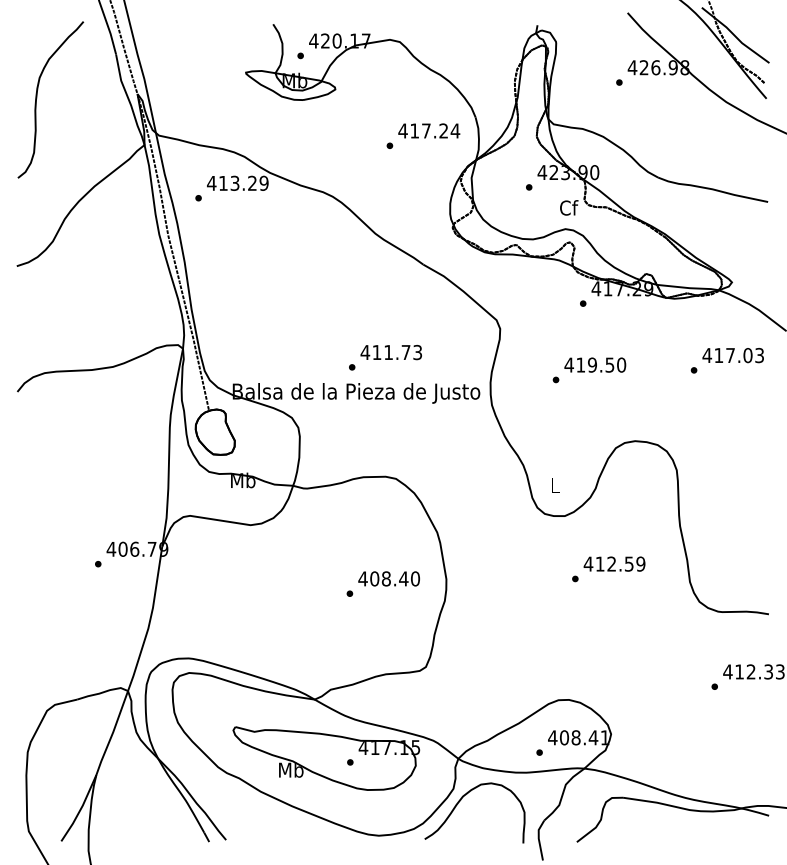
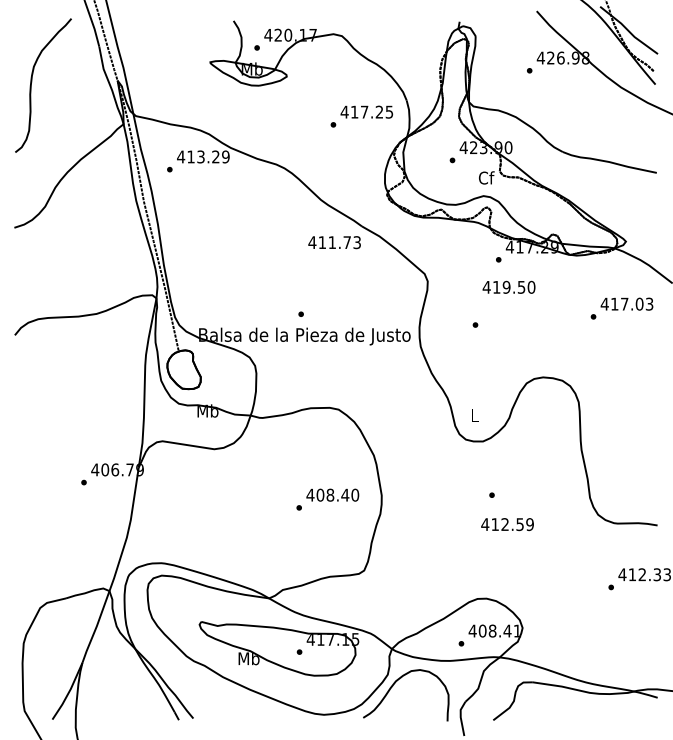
text: (455, 130) -> (389, 111), 417.24 -> 417.25
text: (391, 352) -> (334, 242), moved
text: (594, 364) -> (508, 286), moved
text: (614, 564) -> (507, 524), moved

